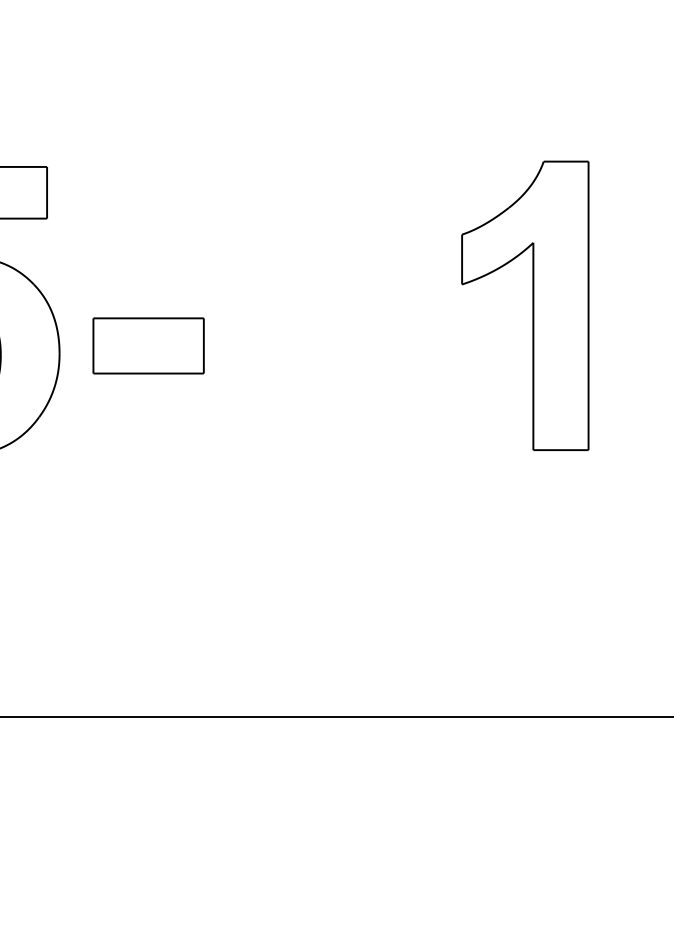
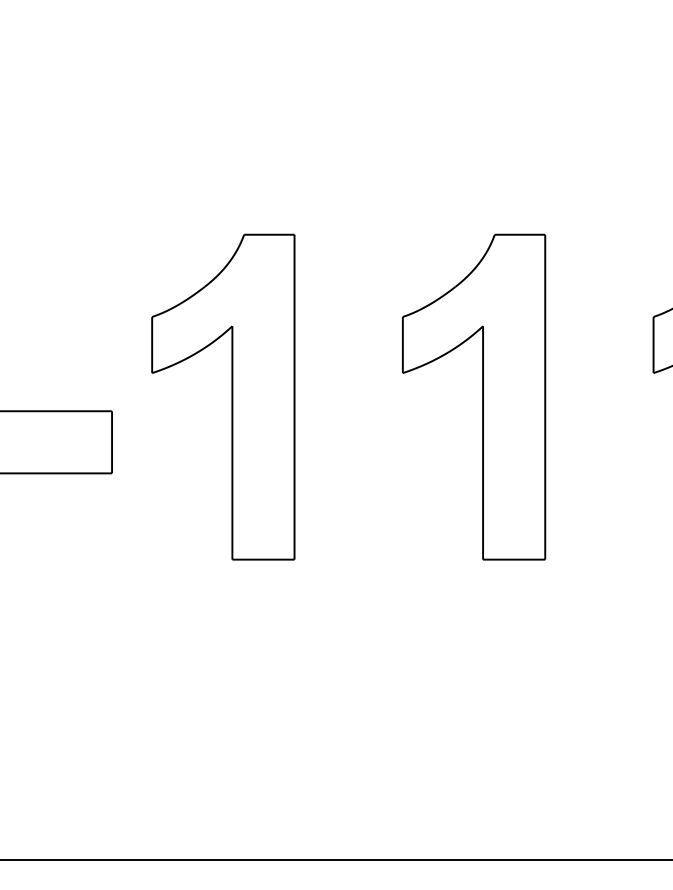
part: (309, 305) -> (231, 396), added

